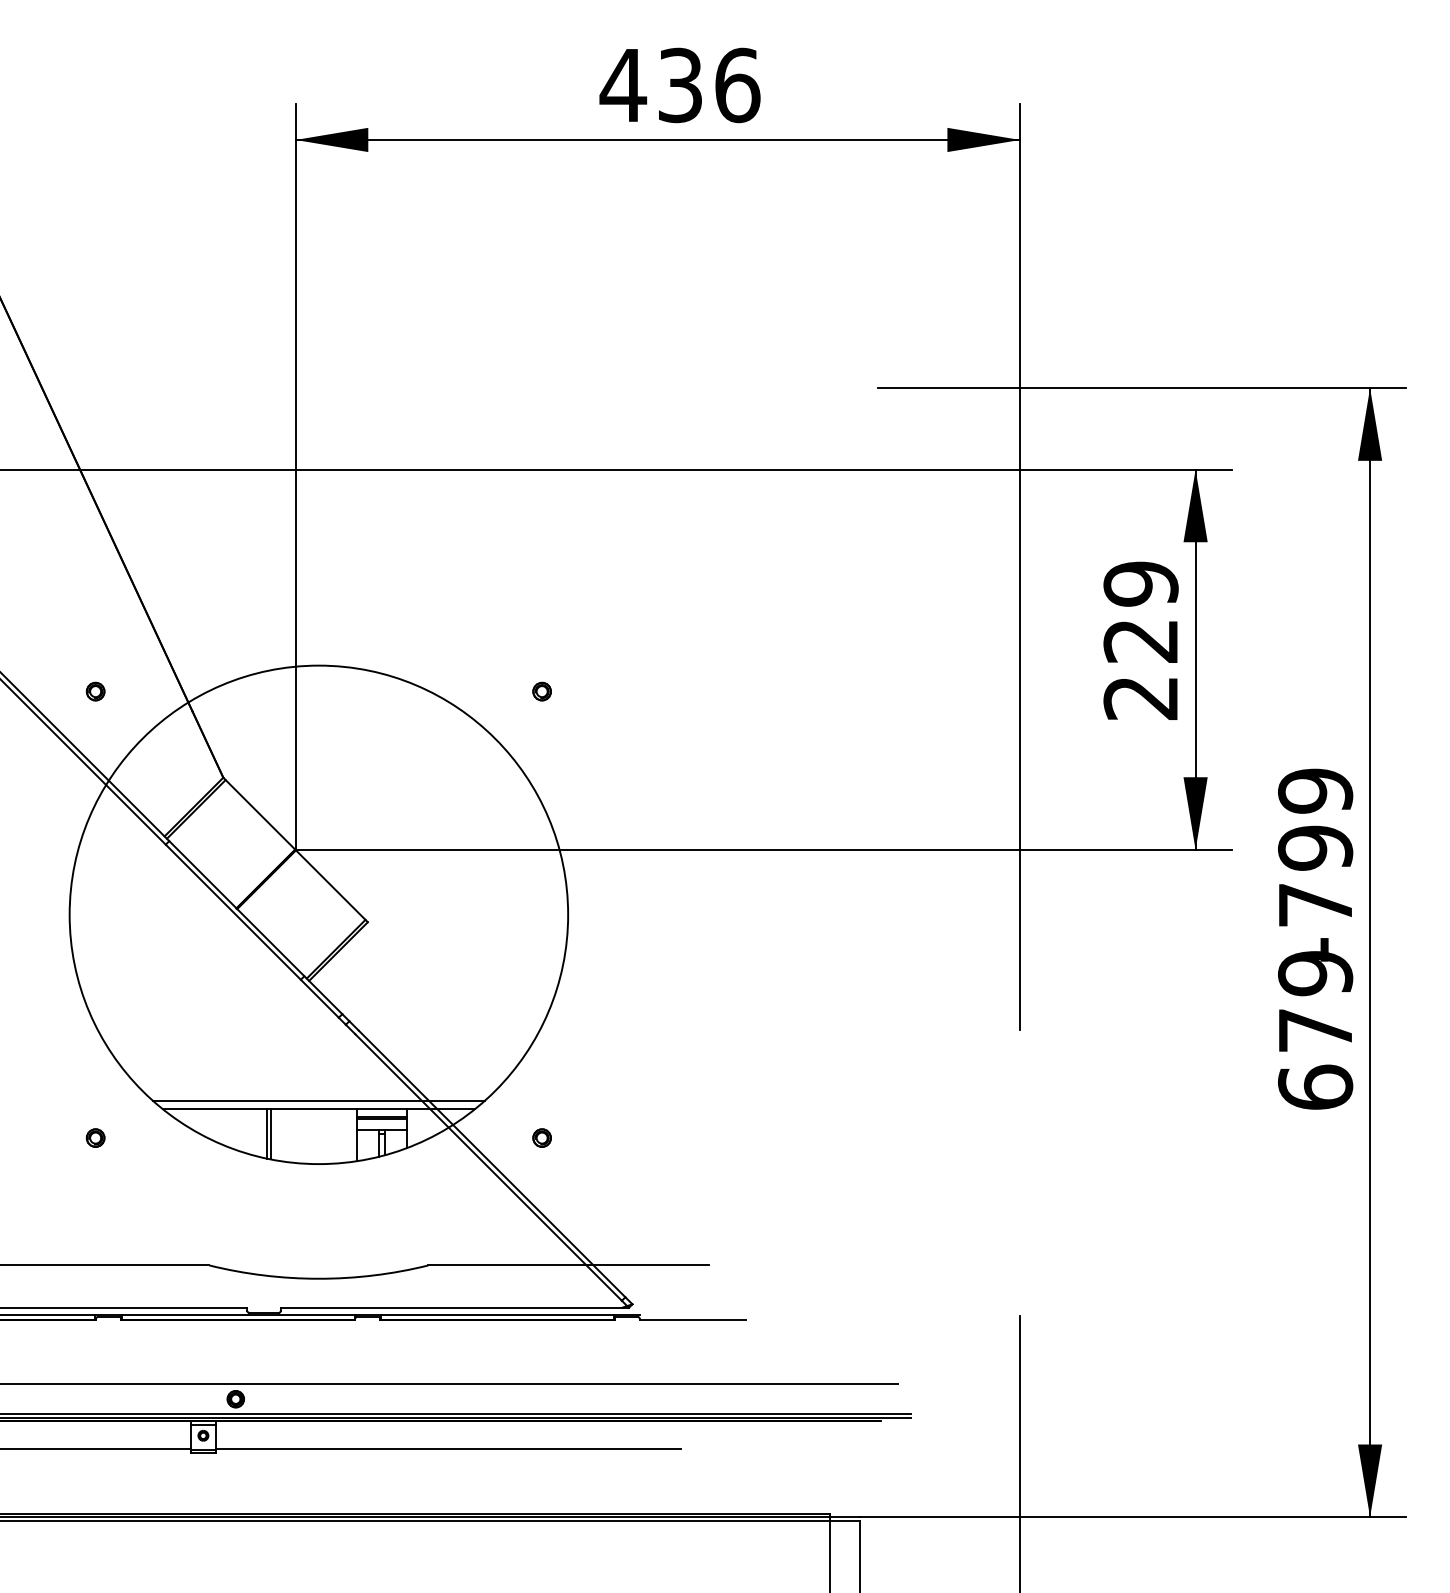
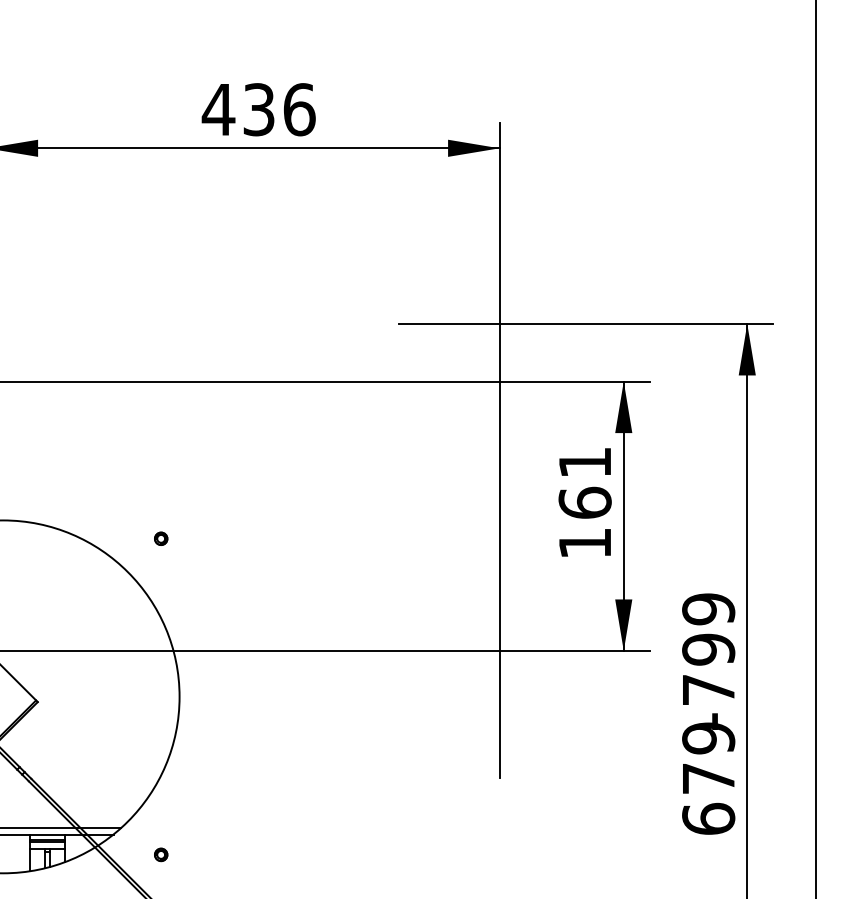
text: (1140, 640) -> (584, 502), 229 -> 161

